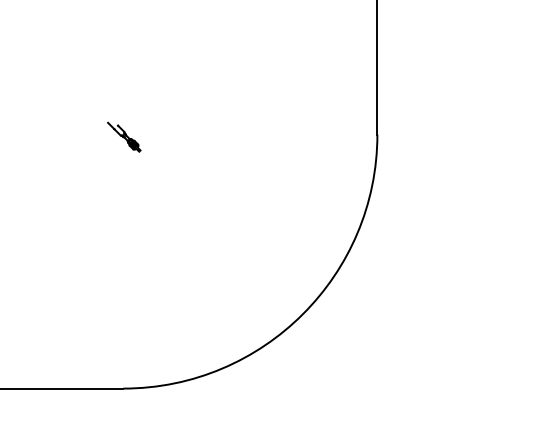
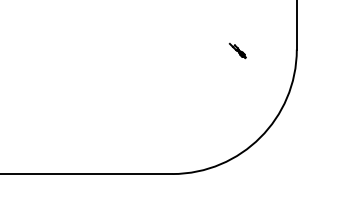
part: (123, 136) -> (237, 50), moved

